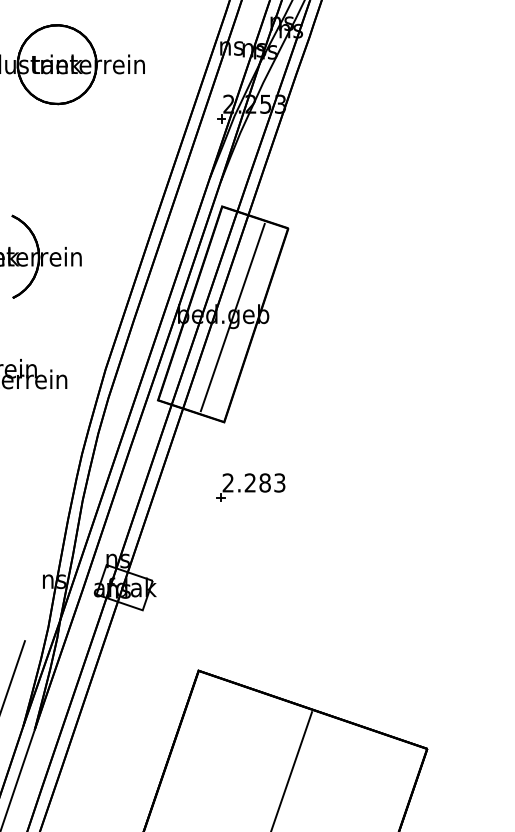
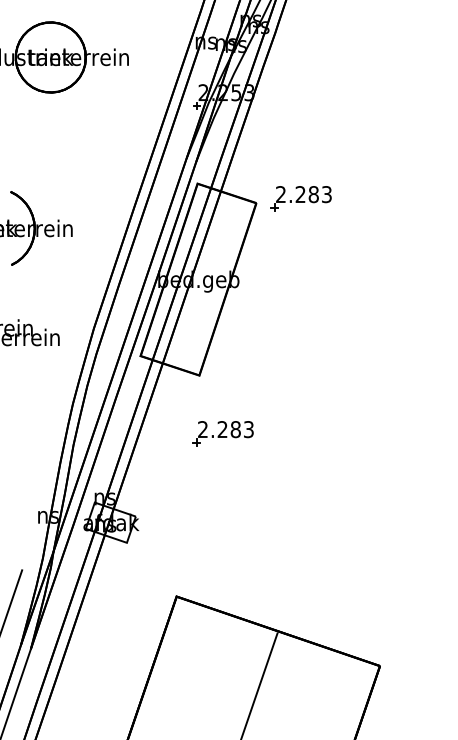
part: (337, 223) -> (300, 198), added
line: (232, 317) -> (206, 282), removed

